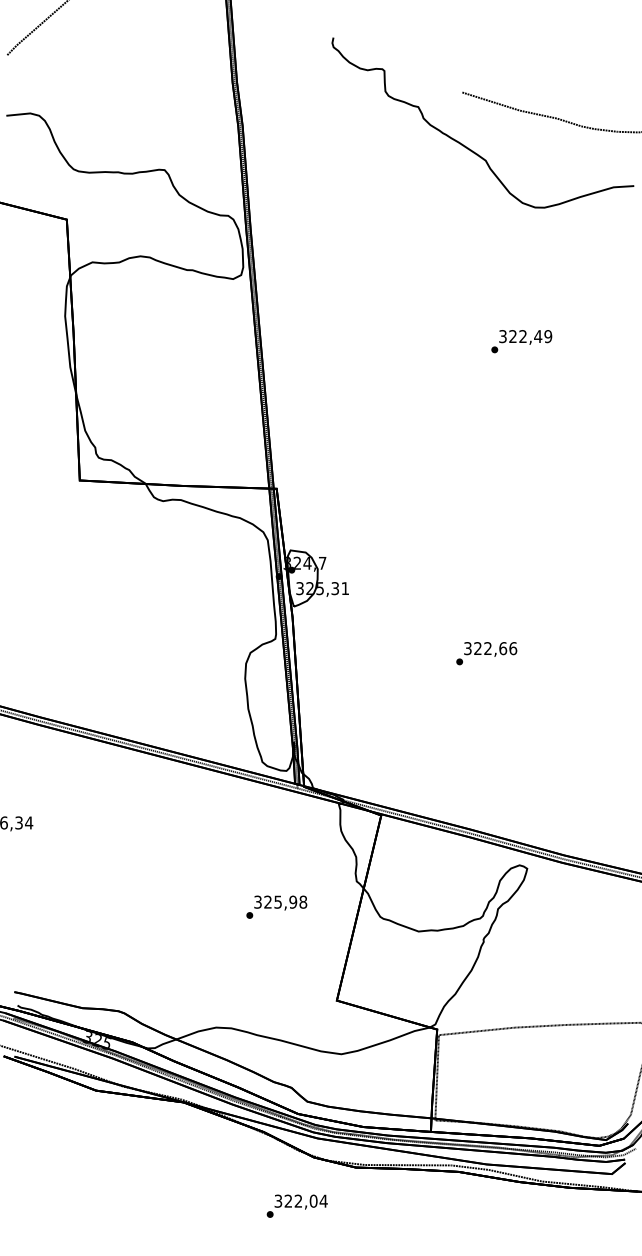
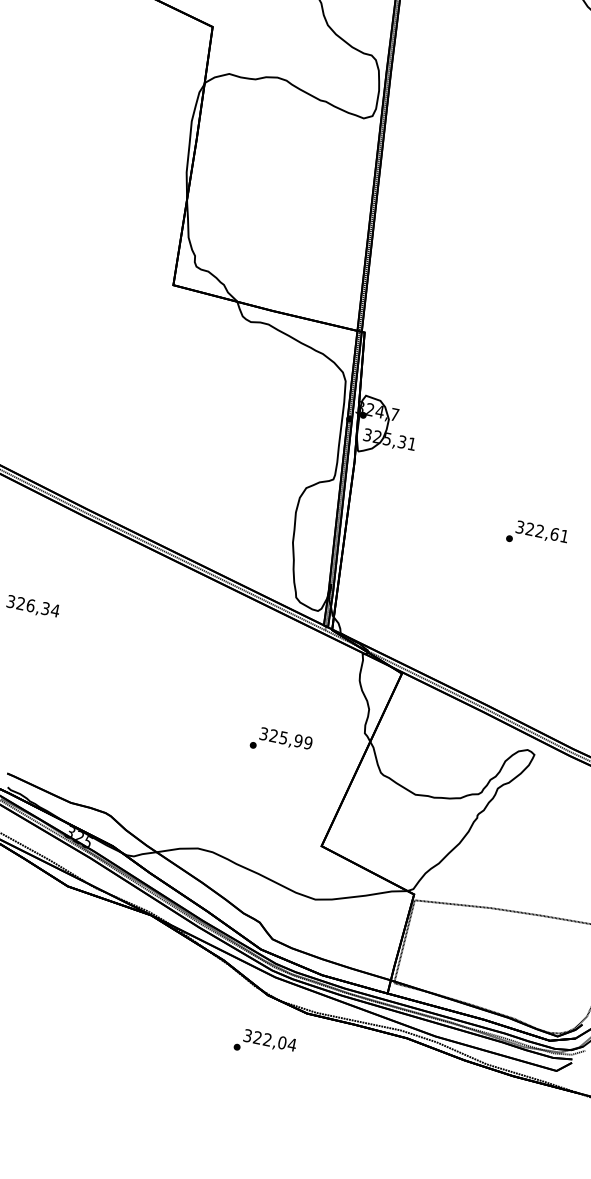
text: (513, 648) -> (564, 536), 322,66 -> 322,61
text: (303, 901) -> (308, 742), 325,98 -> 325,99
text: (296, 1205) -> (264, 1043), moved

